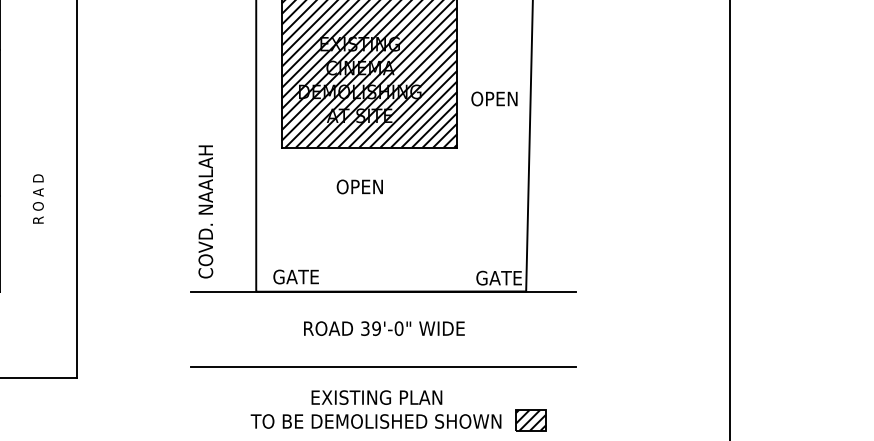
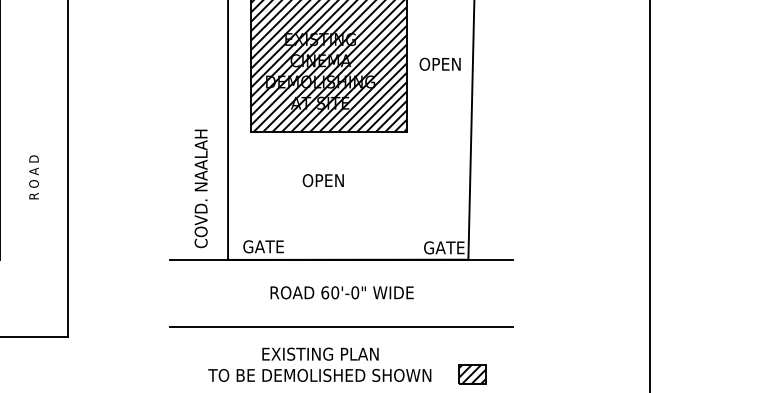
text: (493, 98) -> (439, 63), moved
text: (358, 186) -> (322, 180), moved
text: (205, 211) -> (200, 188), moved
text: (370, 328) -> (329, 292), 39'-0" -> 60'-0"
text: (375, 409) -> (319, 364), moved

